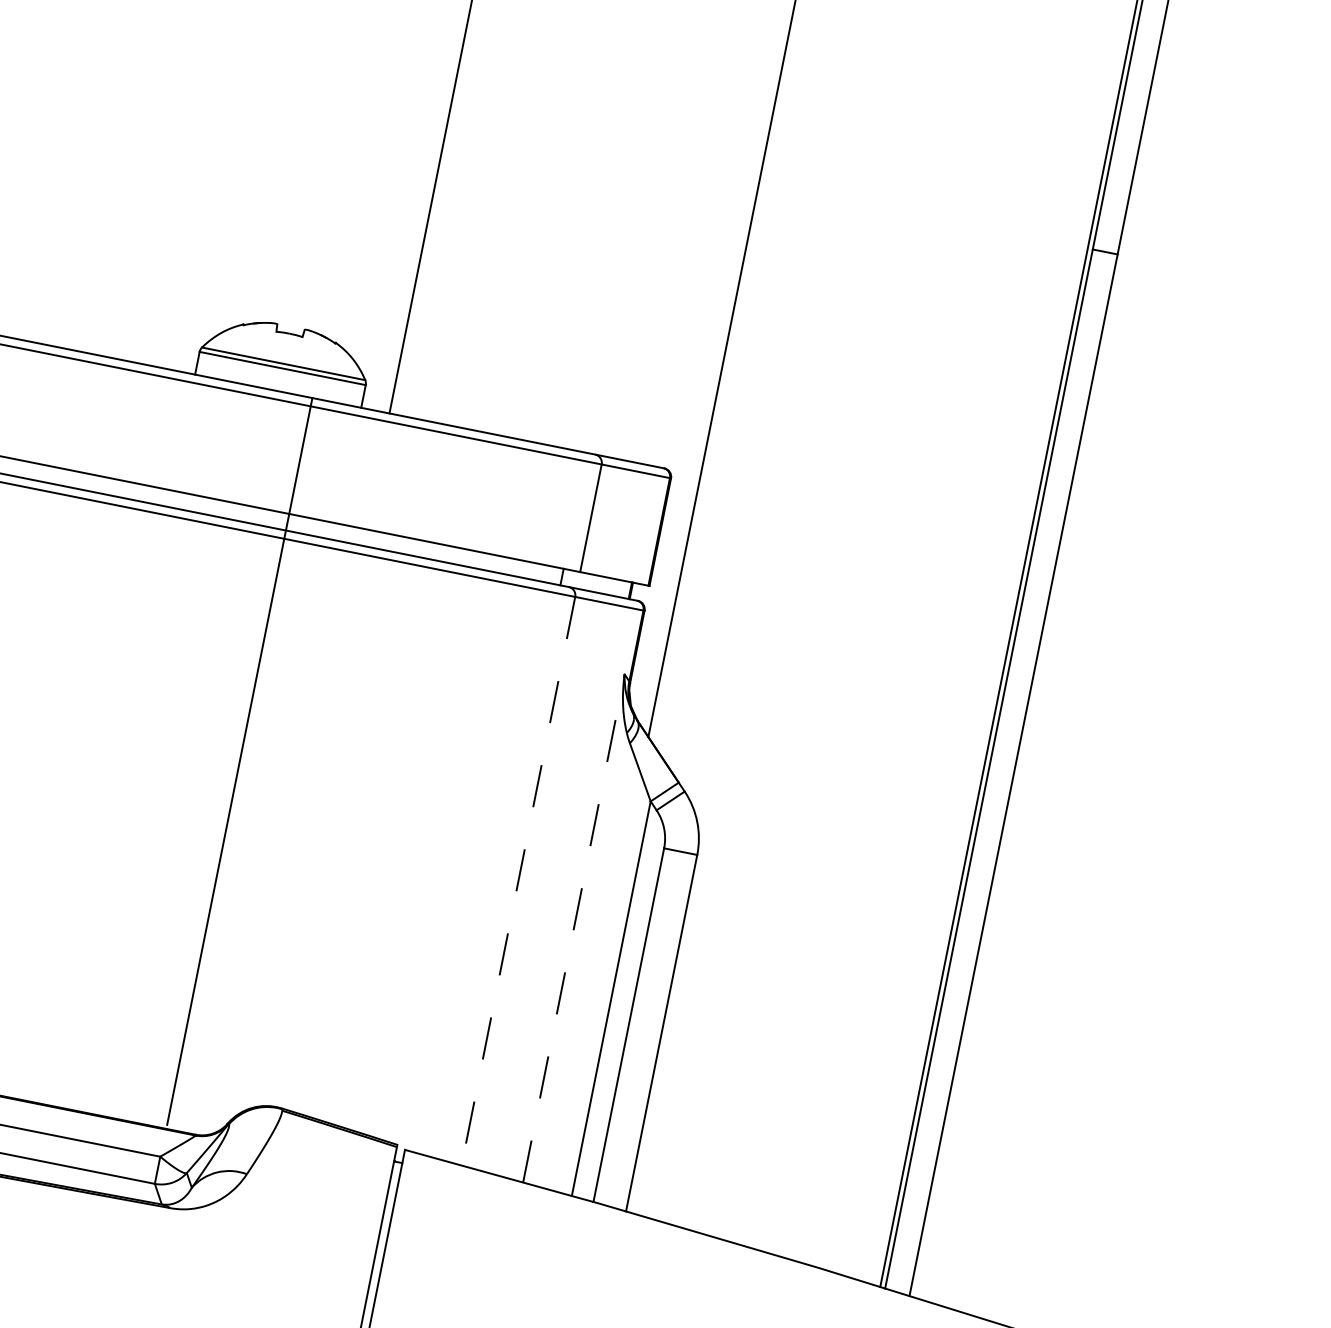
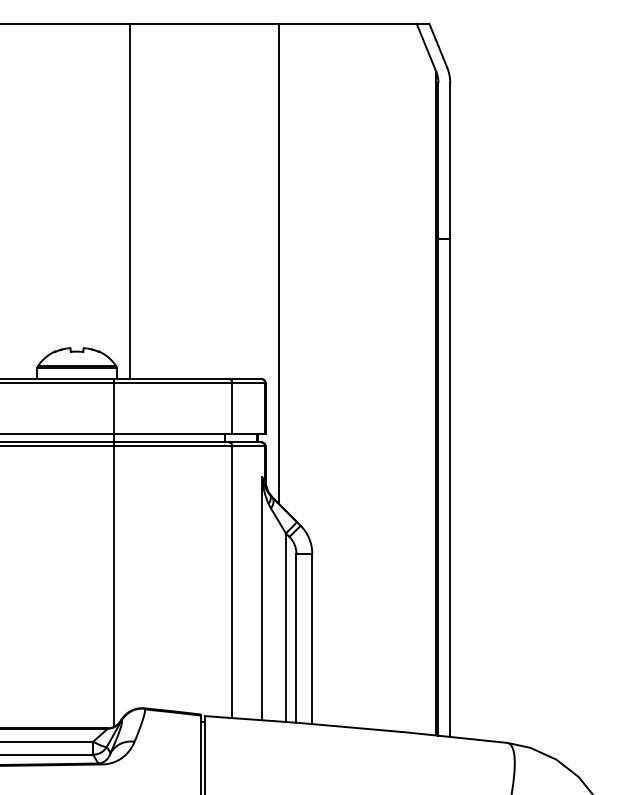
line: (240, 760) -> (114, 552), moved
line: (518, 881) -> (232, 582), dashed -> solid
line: (574, 927) -> (262, 598), dashed -> solid

